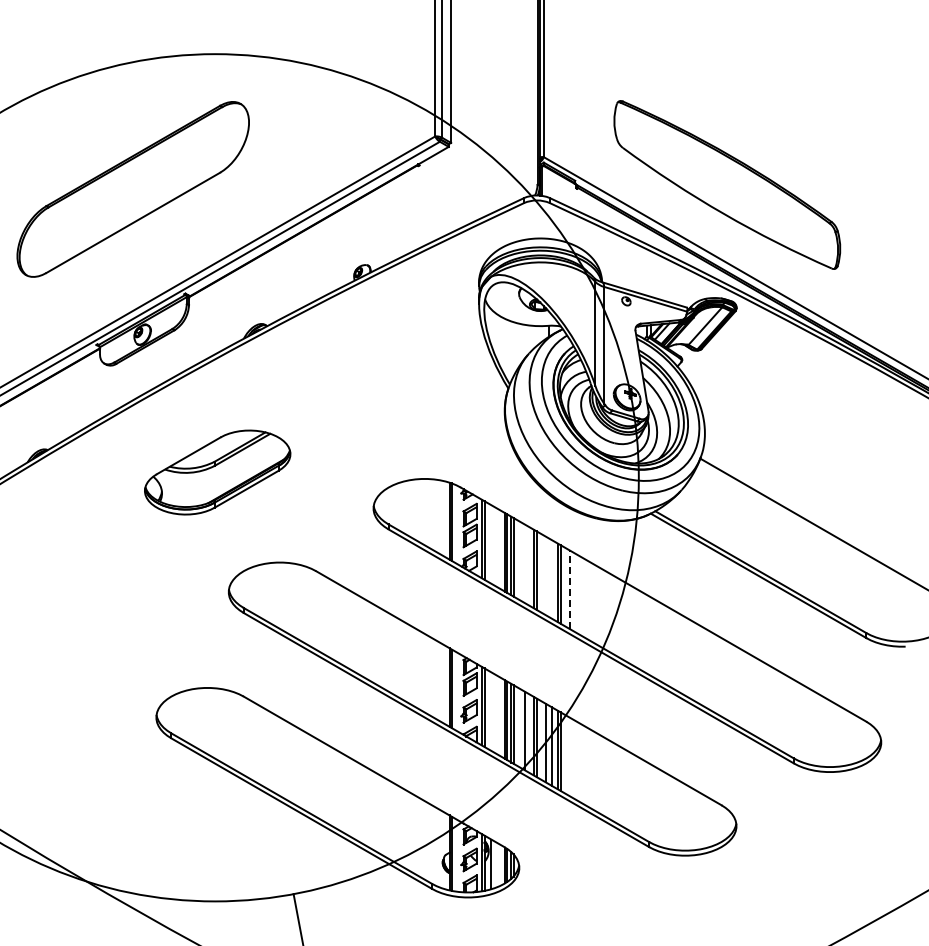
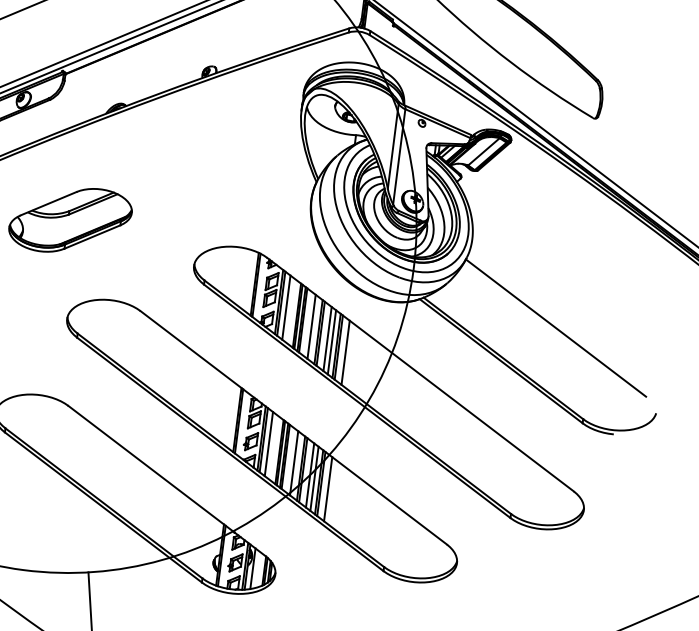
line: (491, 544) -> (286, 307), added
line: (524, 563) -> (311, 326), added
line: (545, 575) -> (327, 338), added
line: (551, 578) -> (331, 341), added
line: (569, 589) -> (345, 352), dashed -> solid
line: (491, 711) -> (269, 443), added
line: (569, 756) -> (328, 488), added

